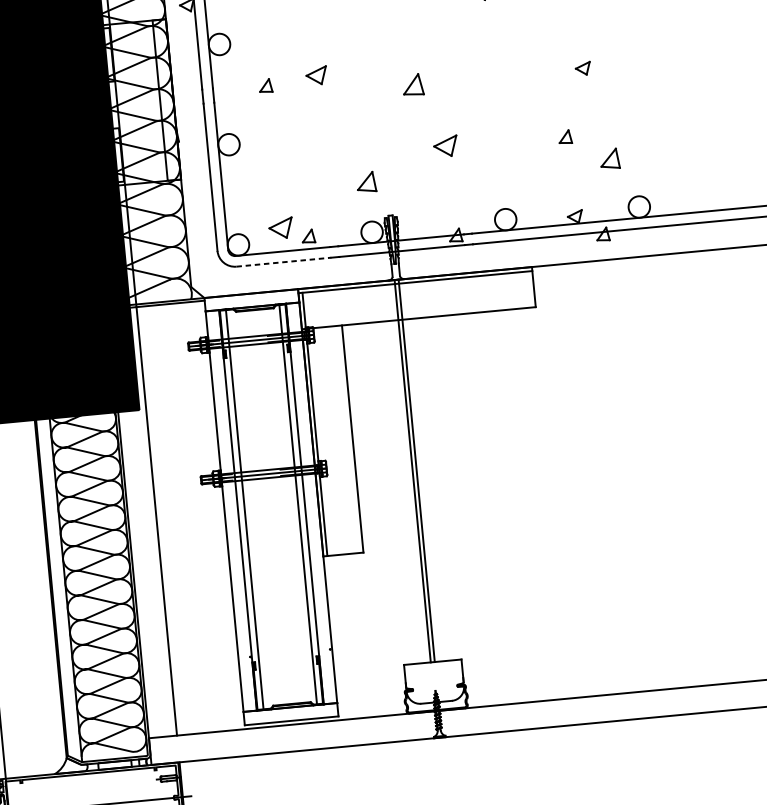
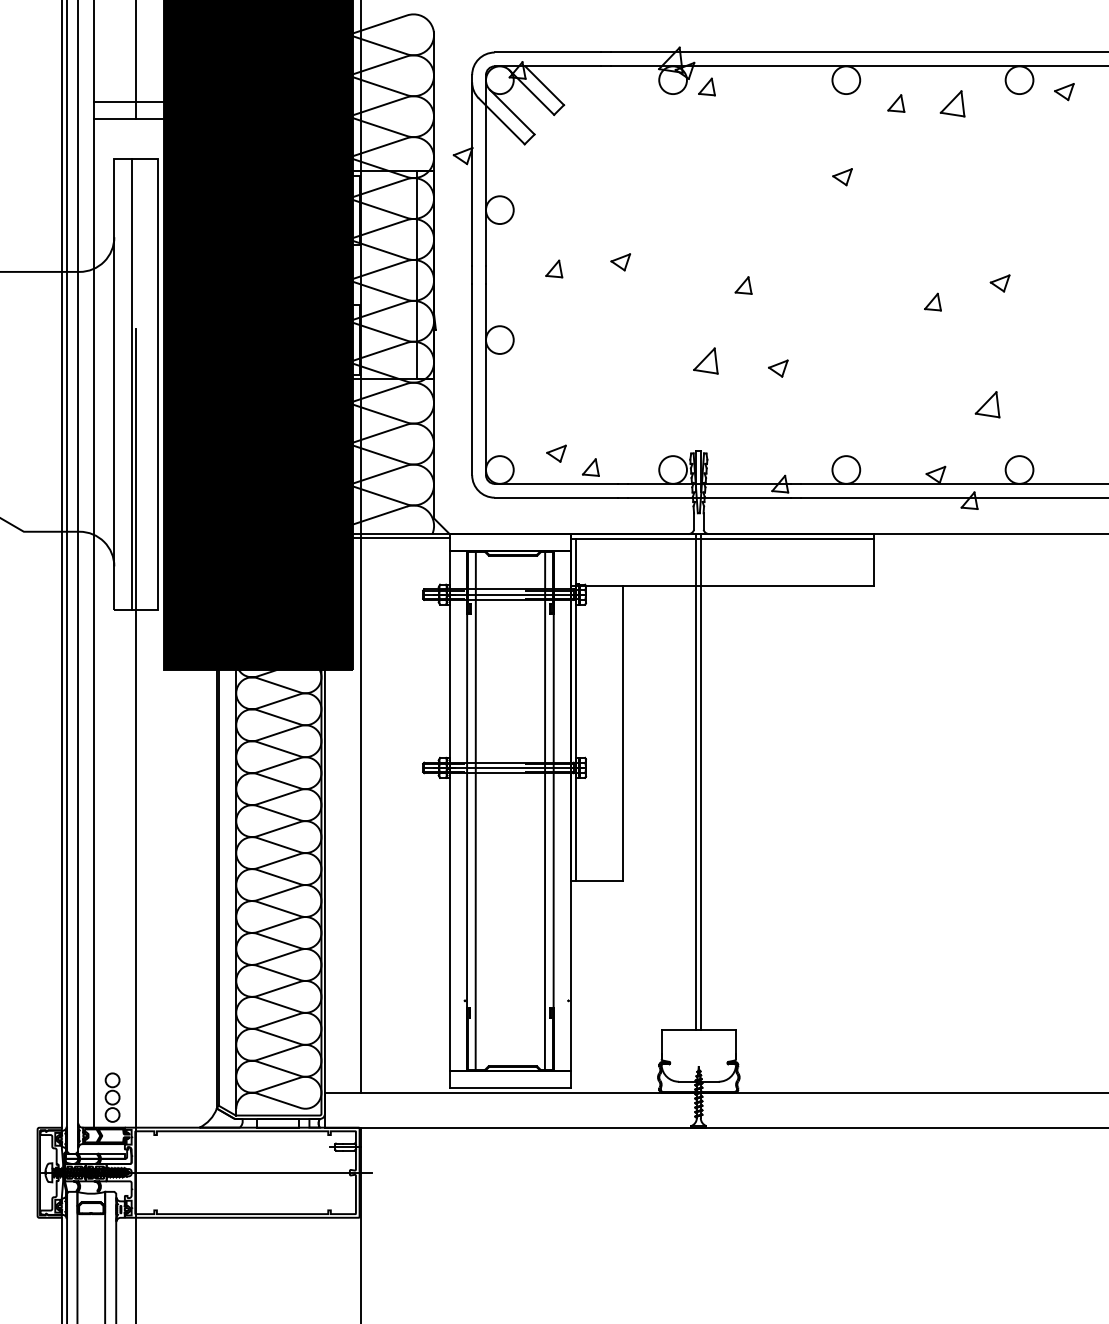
part: (582, 68) -> (999, 283), moved
part: (316, 76) -> (620, 262), size x0.71
part: (412, 84) -> (743, 285), size x0.62
part: (564, 136) -> (932, 301), moved
part: (446, 146) -> (778, 368), size x0.62
part: (366, 181) -> (705, 360), moved
part: (280, 228) -> (556, 453), size x0.62
line: (284, 262) -> (556, 497), dashed -> solid

